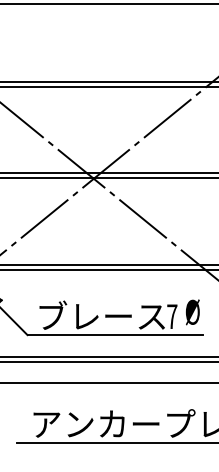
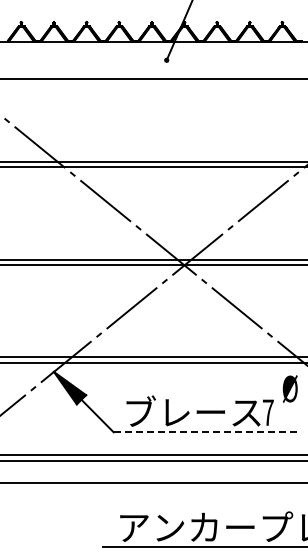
text: (192, 311) -> (289, 388), moved
line: (115, 335) -> (207, 432), solid -> dashed

